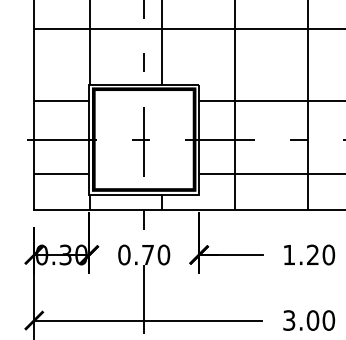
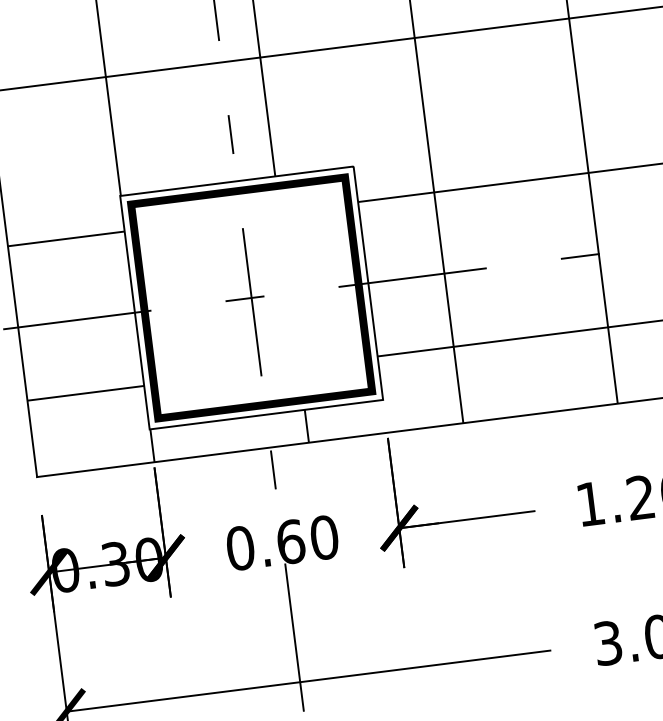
text: (148, 254) -> (291, 540), 0.70 -> 0.60

